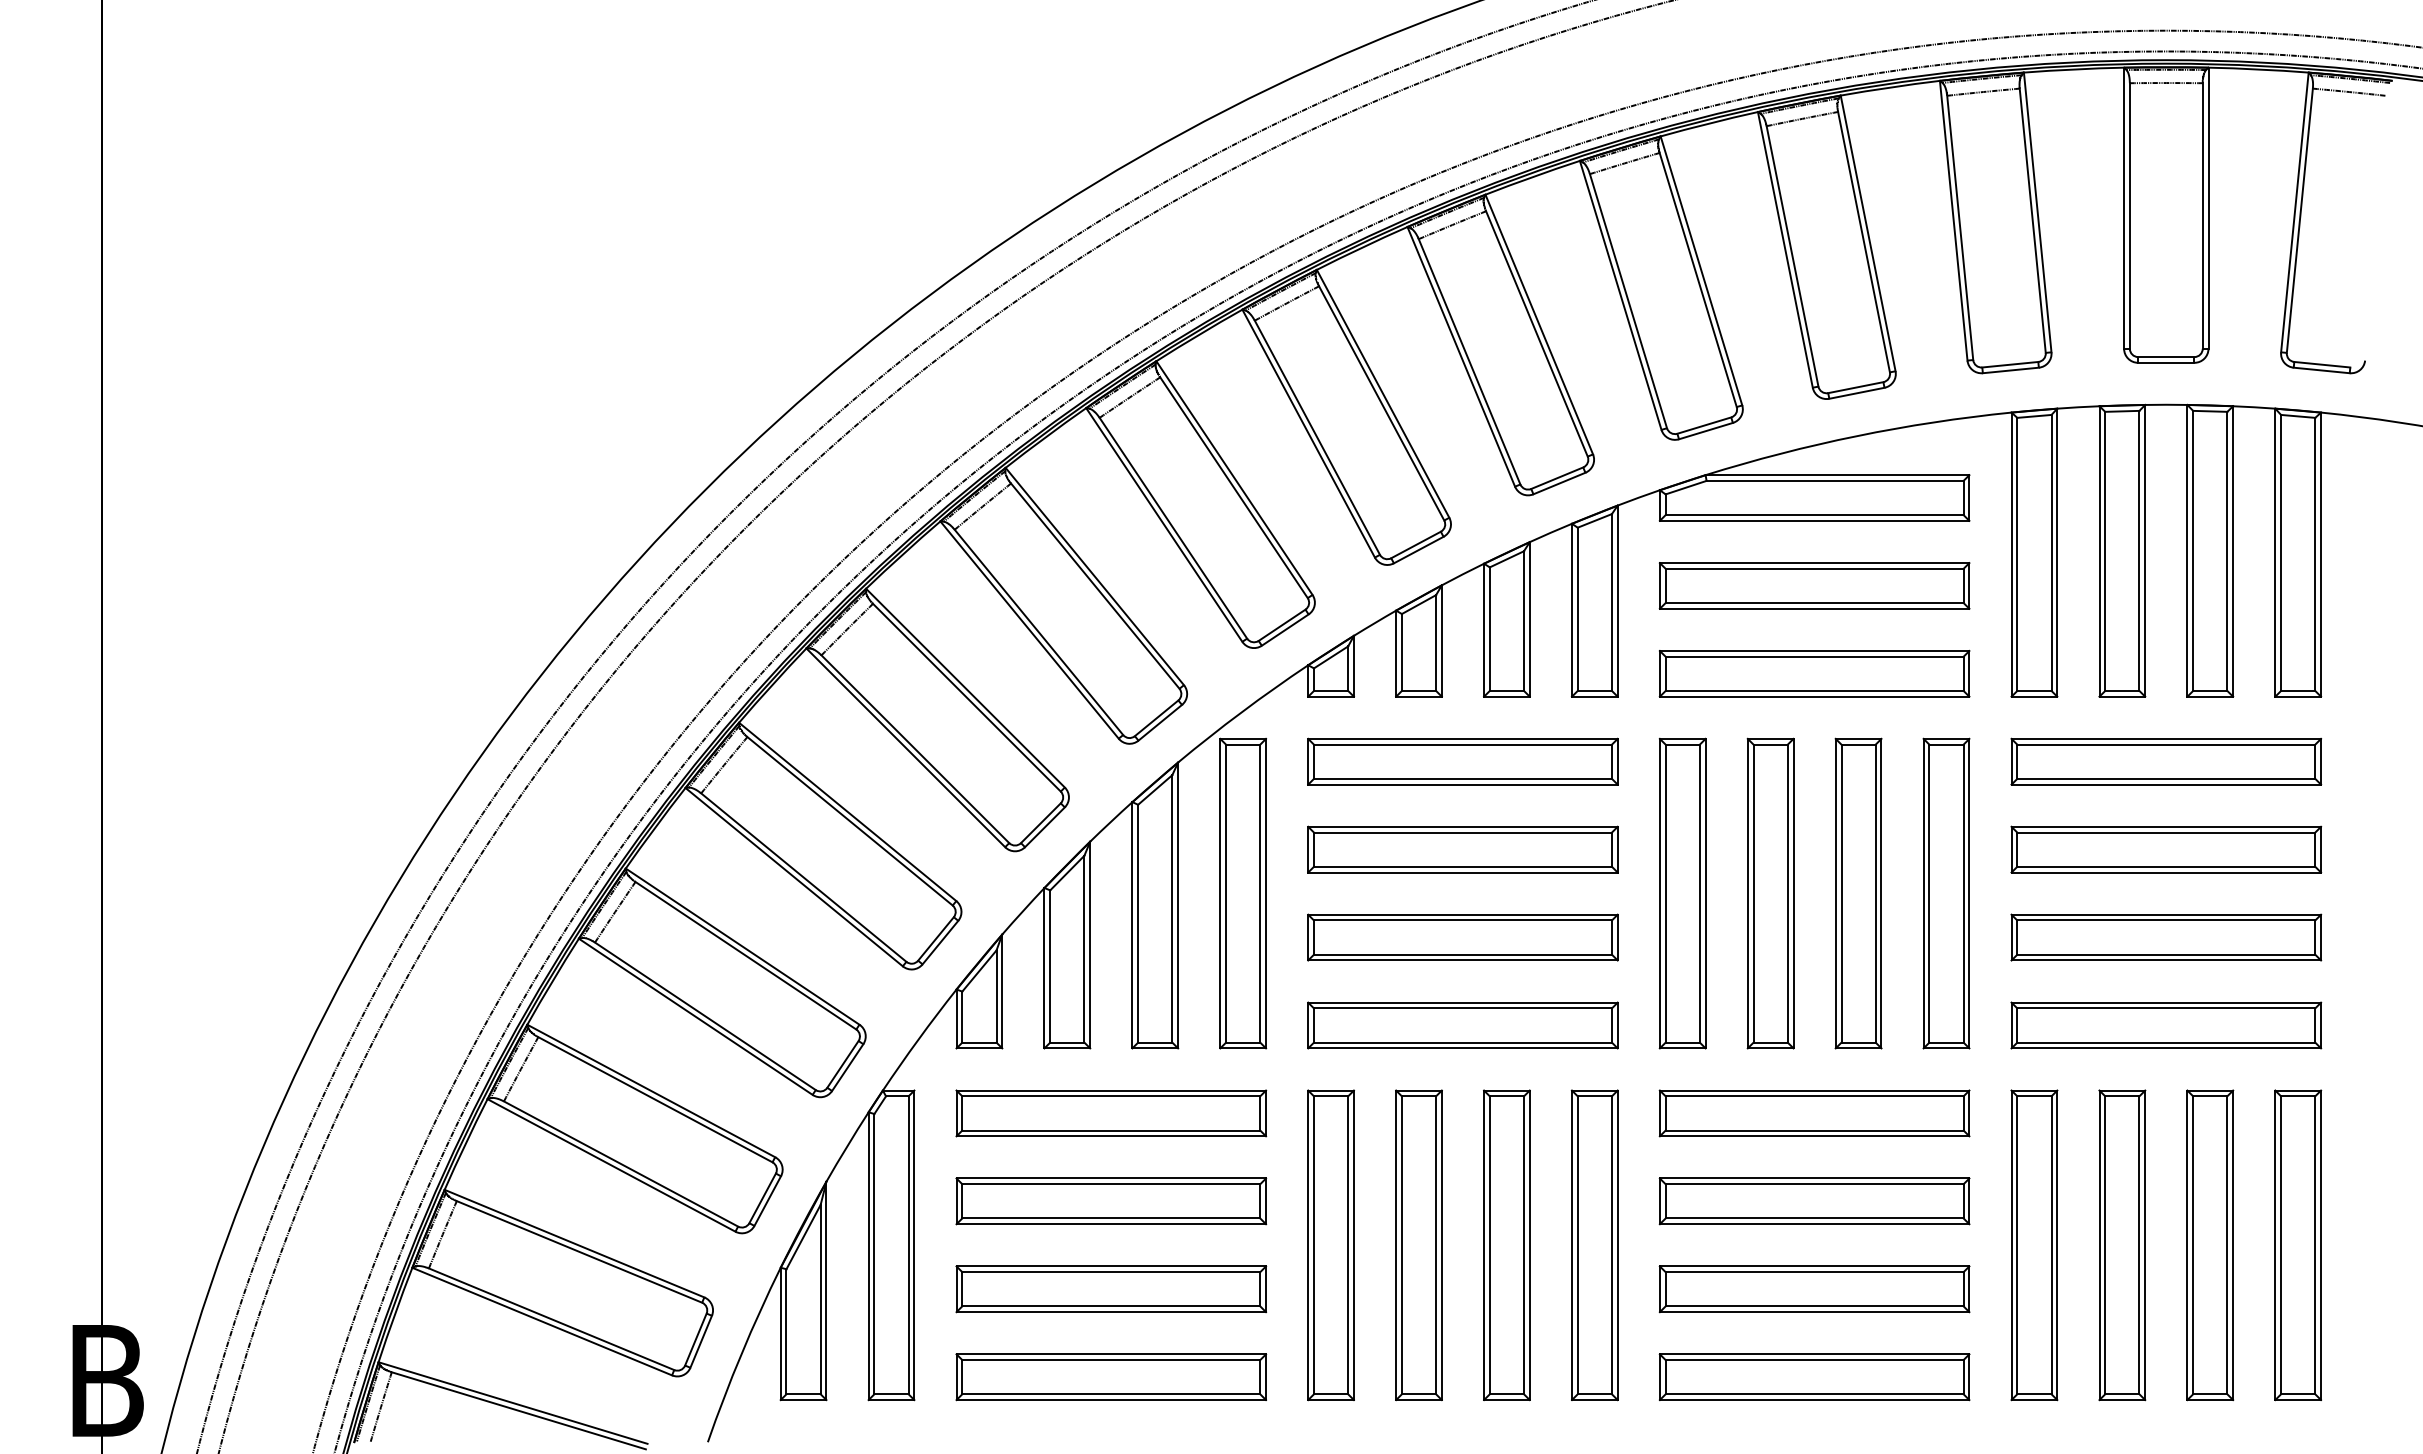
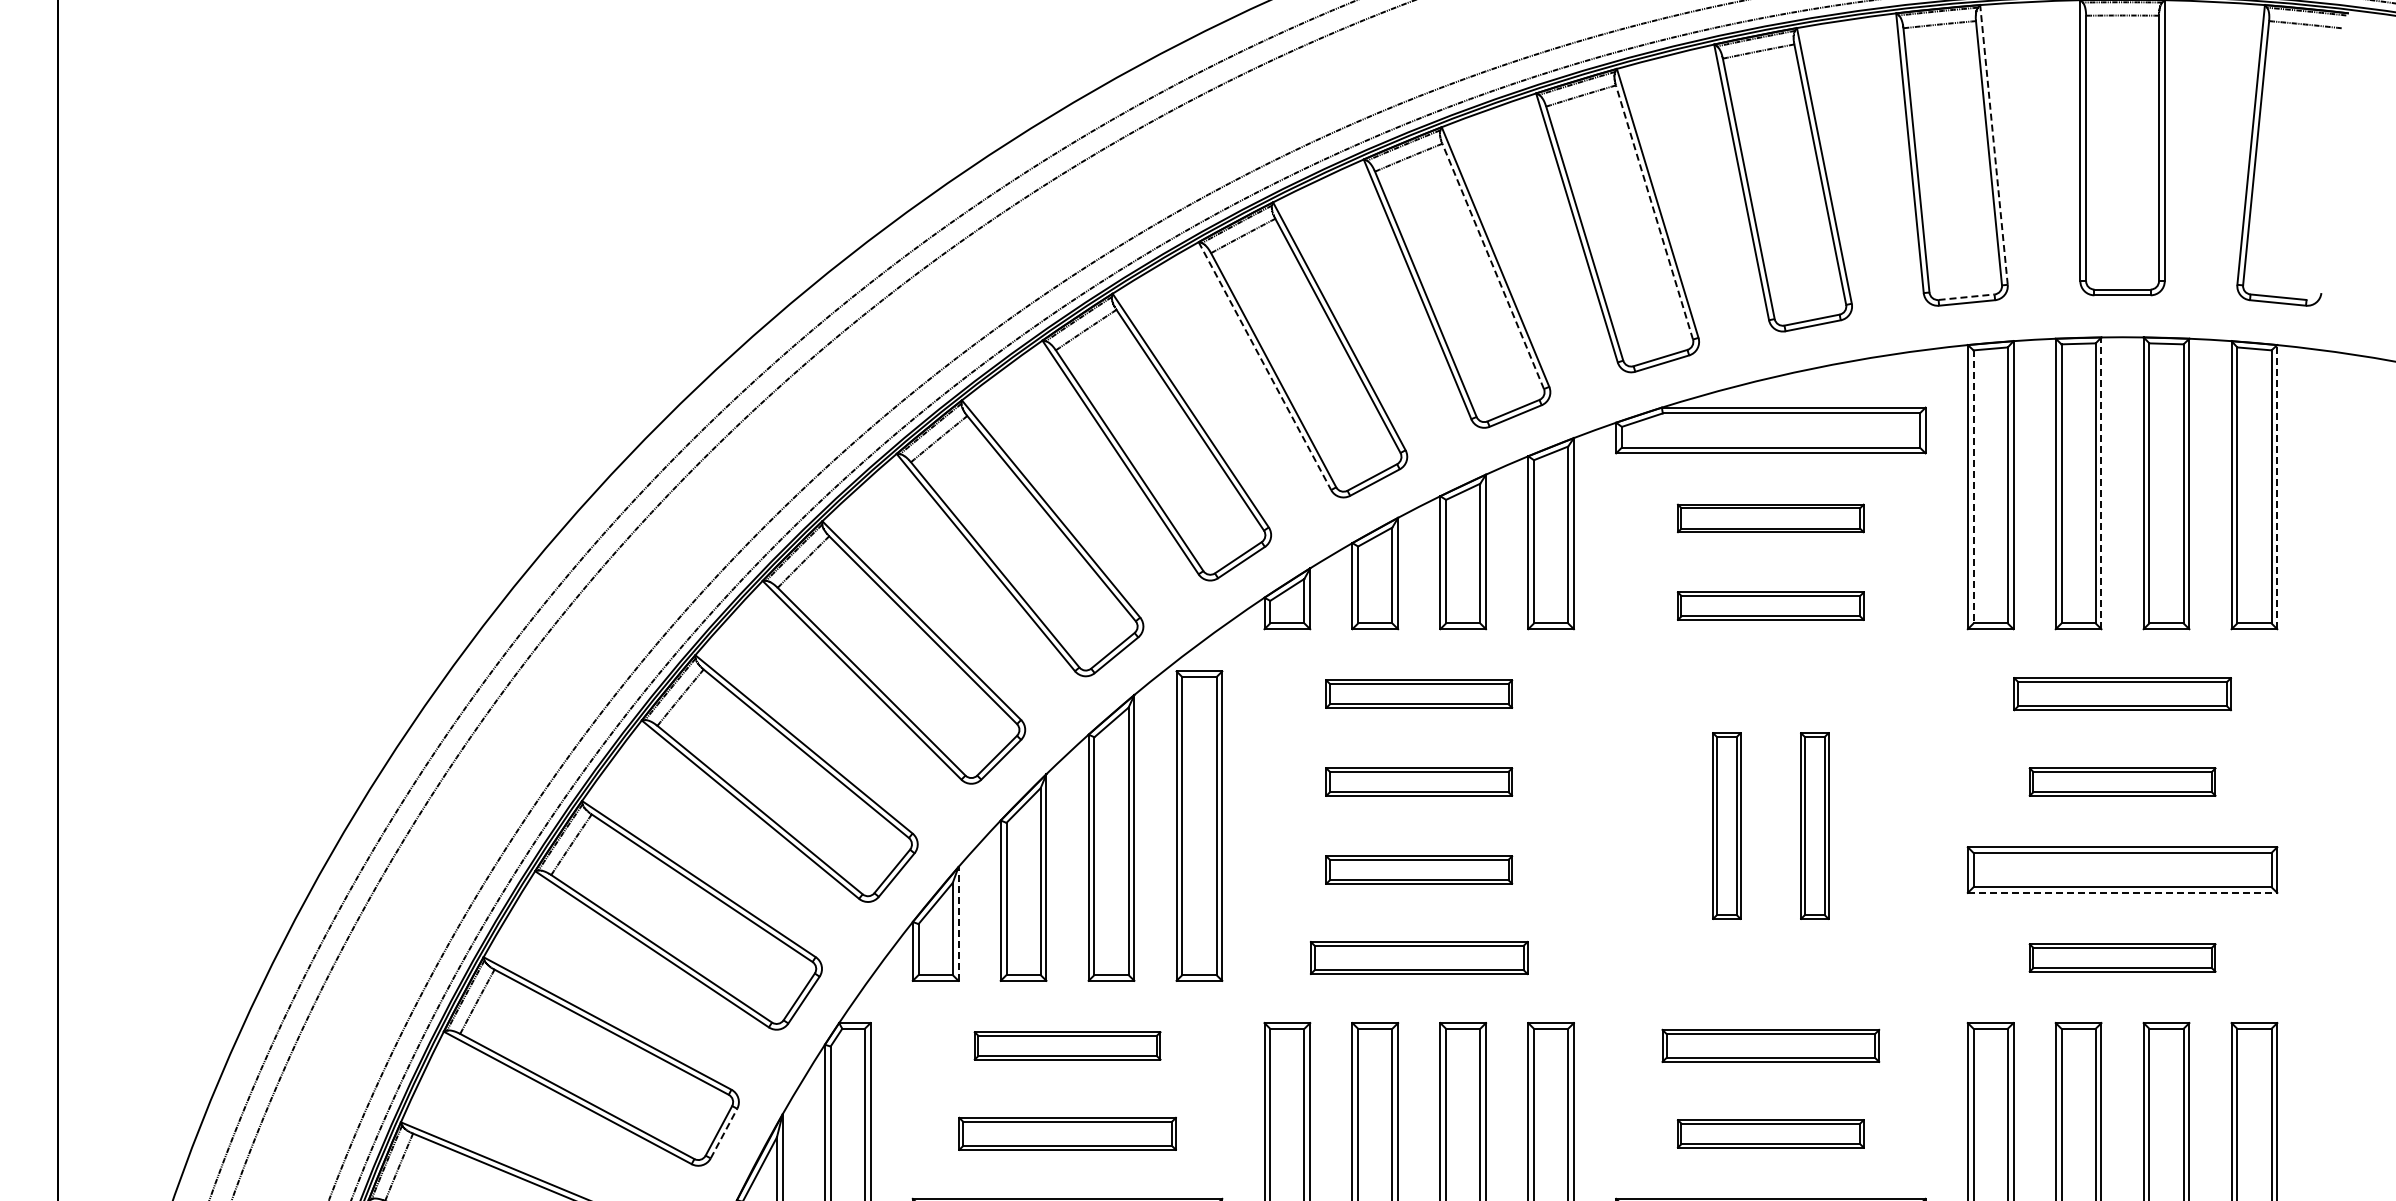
line: (2037, 212) -> (1993, 144), solid -> dashed
line: (1698, 280) -> (1654, 212), solid -> dashed
line: (1536, 333) -> (1492, 265), solid -> dashed
line: (2010, 364) -> (1966, 296), solid -> dashed
line: (1308, 433) -> (1264, 365), solid -> dashed
line: (2145, 550) -> (2101, 482), solid -> dashed
line: (2017, 554) -> (1973, 486), solid -> dashed
line: (2321, 554) -> (2277, 486), solid -> dashed
part: (1814, 585) -> (1770, 517), size x0.6
part: (1814, 673) -> (1770, 605), size x0.6
part: (1462, 761) -> (1418, 693), size x0.6
part: (2166, 761) -> (2122, 693), size x0.7
part: (1462, 849) -> (1418, 781), size x0.6
part: (2166, 849) -> (2122, 781), size x0.6
part: (1682, 893) -> (1638, 825), removed
part: (1770, 893) -> (1726, 825), size x0.6
part: (1858, 893) -> (1814, 825), size x0.6
part: (1946, 893) -> (1902, 825), removed
part: (1462, 937) -> (1418, 869), size x0.6
line: (2166, 960) -> (2122, 892), solid -> dashed
line: (1002, 991) -> (958, 923), solid -> dashed
part: (1462, 1025) -> (1418, 957), size x0.7
part: (2166, 1025) -> (2122, 957), size x0.6
part: (1111, 1113) -> (1067, 1045), size x0.6
part: (1814, 1113) -> (1770, 1045), size x0.7
line: (767, 1200) -> (723, 1132), solid -> dashed
part: (1111, 1201) -> (1067, 1133), size x0.7
part: (1814, 1201) -> (1770, 1133), size x0.6

